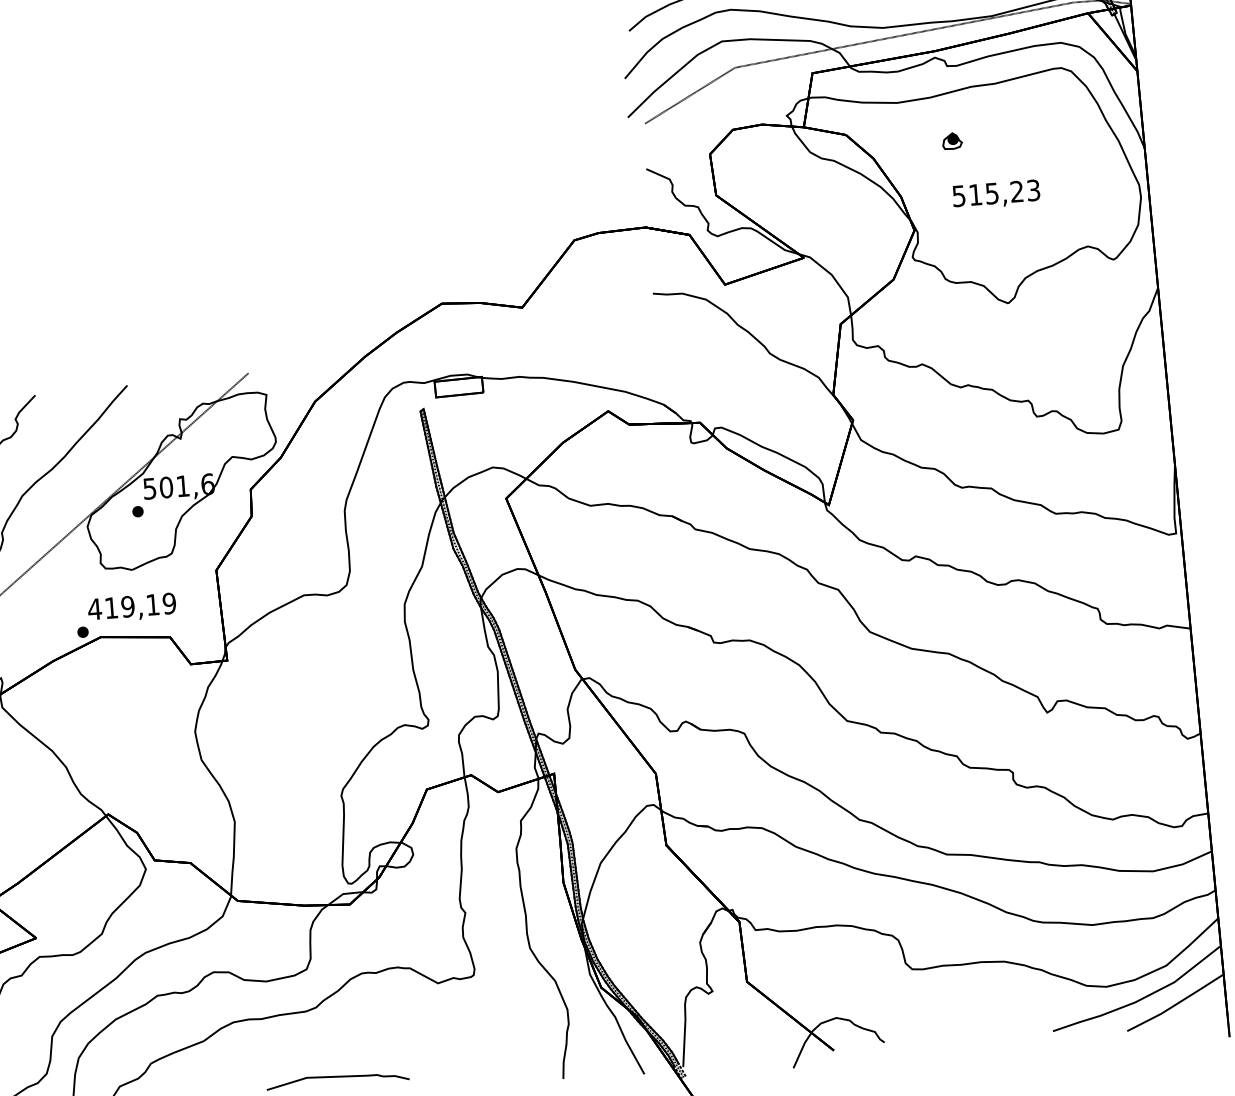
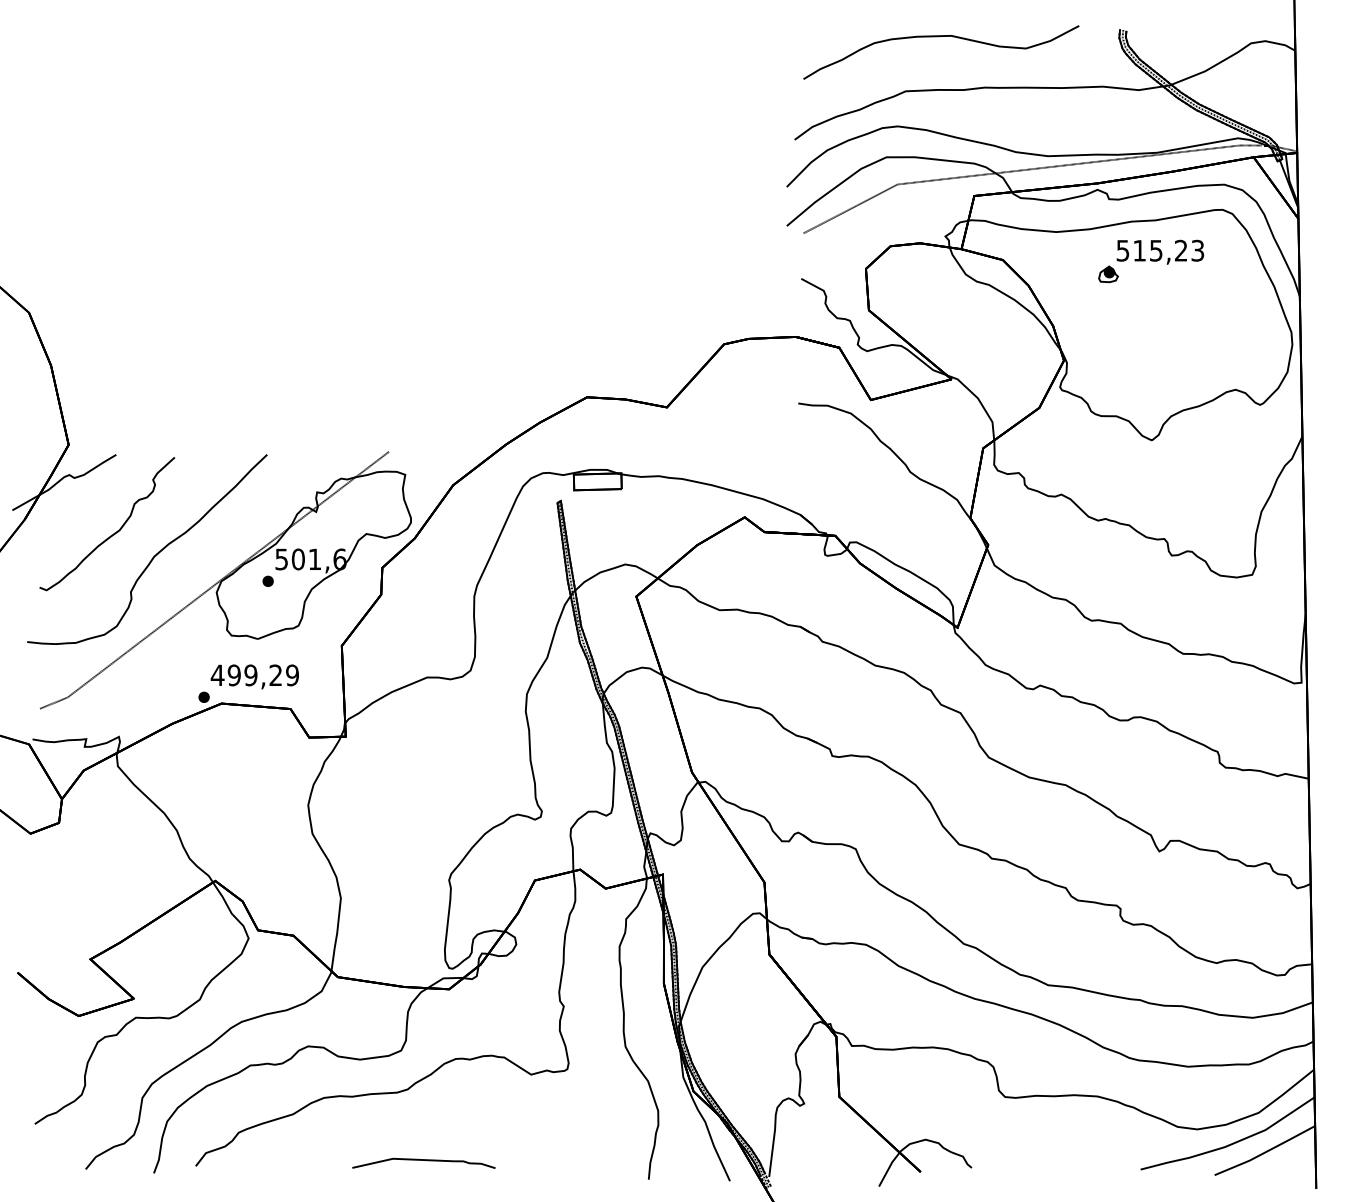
text: (995, 194) -> (1159, 251), moved
text: (131, 606) -> (254, 675), 419,19 -> 499,29

